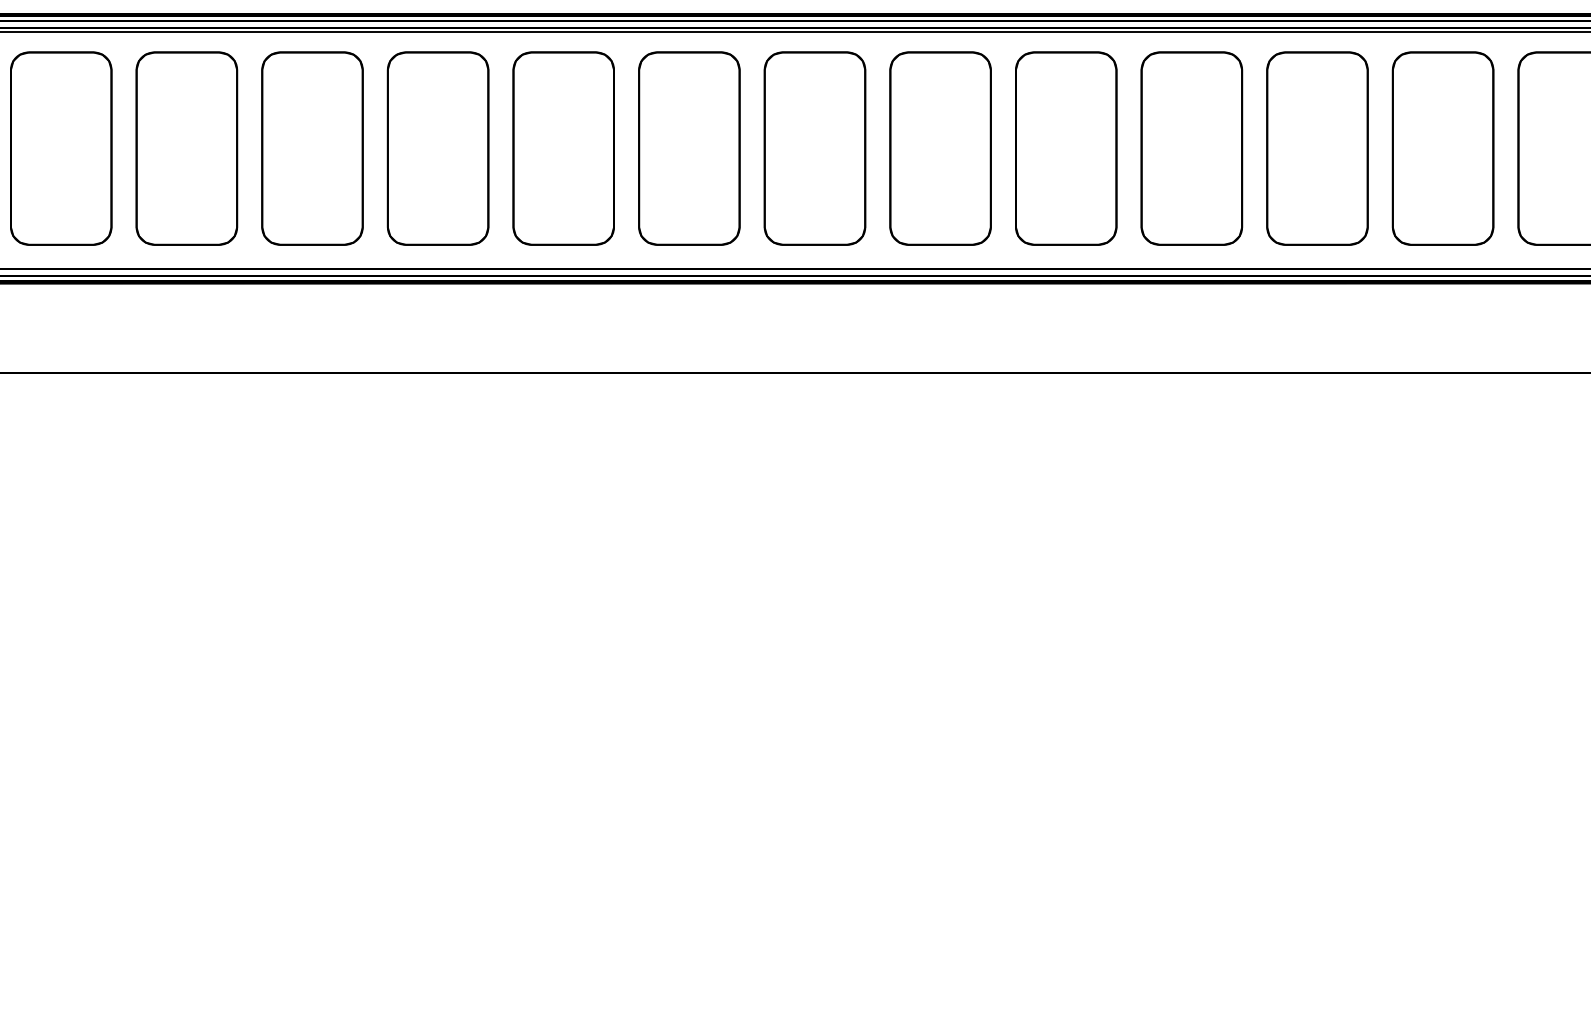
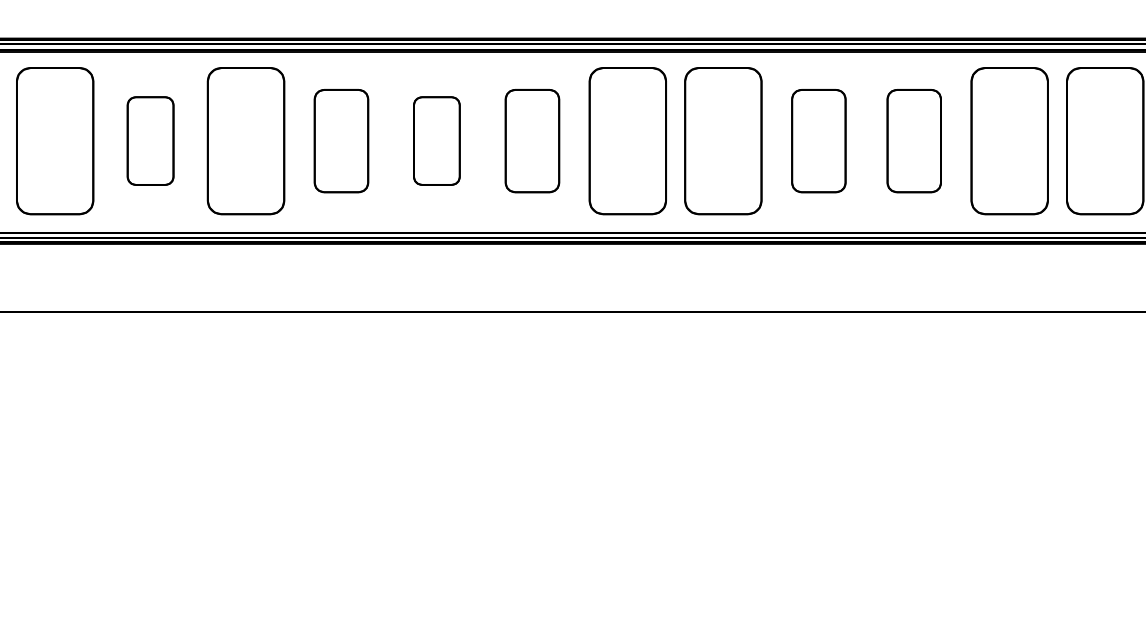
part: (186, 148) -> (150, 141), size x0.6
part: (437, 148) -> (341, 141), size x0.7
part: (563, 148) -> (436, 141), size x0.6
part: (689, 148) -> (532, 141), size x0.7
part: (1066, 148) -> (819, 141), size x0.7
part: (1191, 148) -> (913, 141), size x0.7

